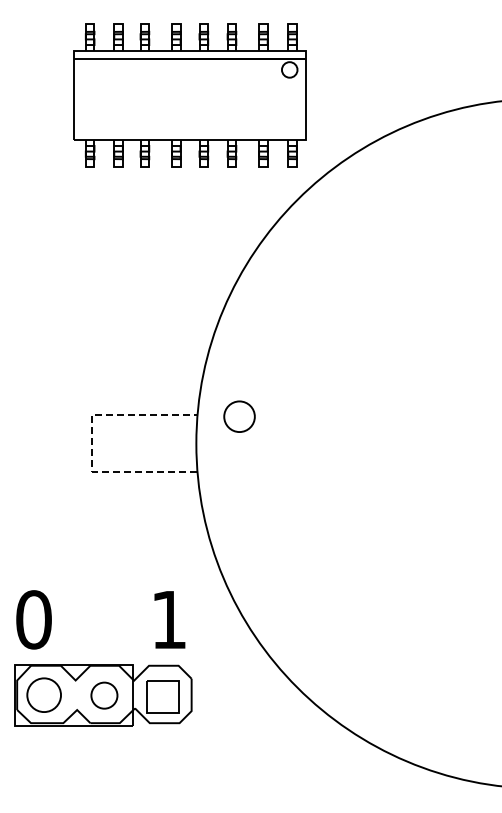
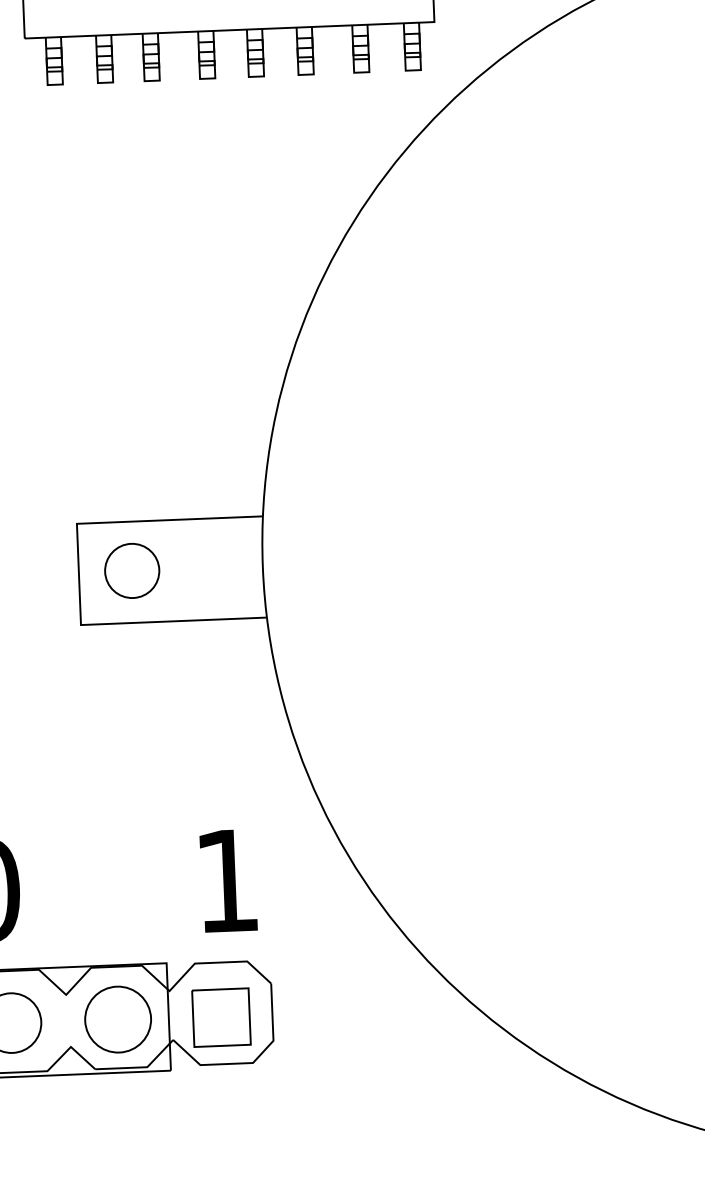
circle: (239, 416) -> (132, 570), moved
line: (92, 443) -> (79, 574), dashed -> solid
circle: (104, 695) -> (118, 1019), size x1.43

